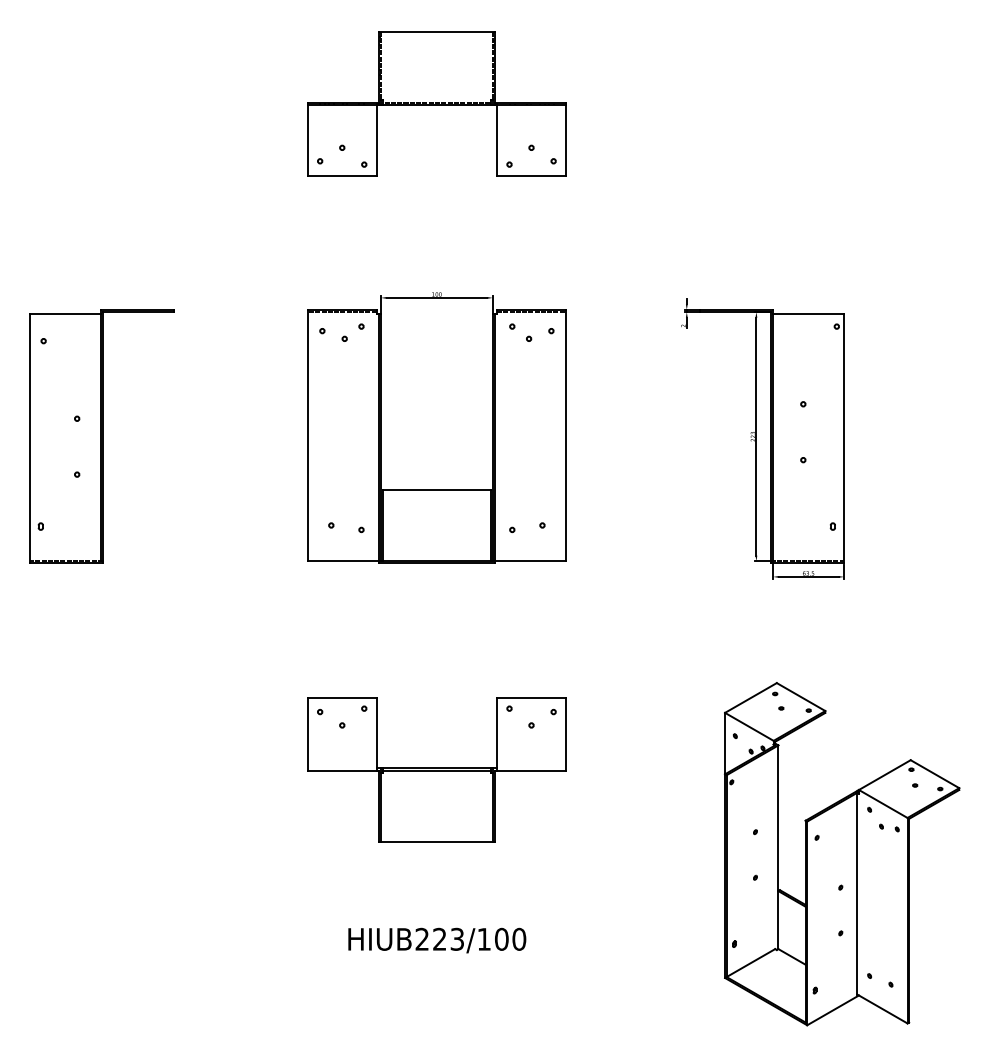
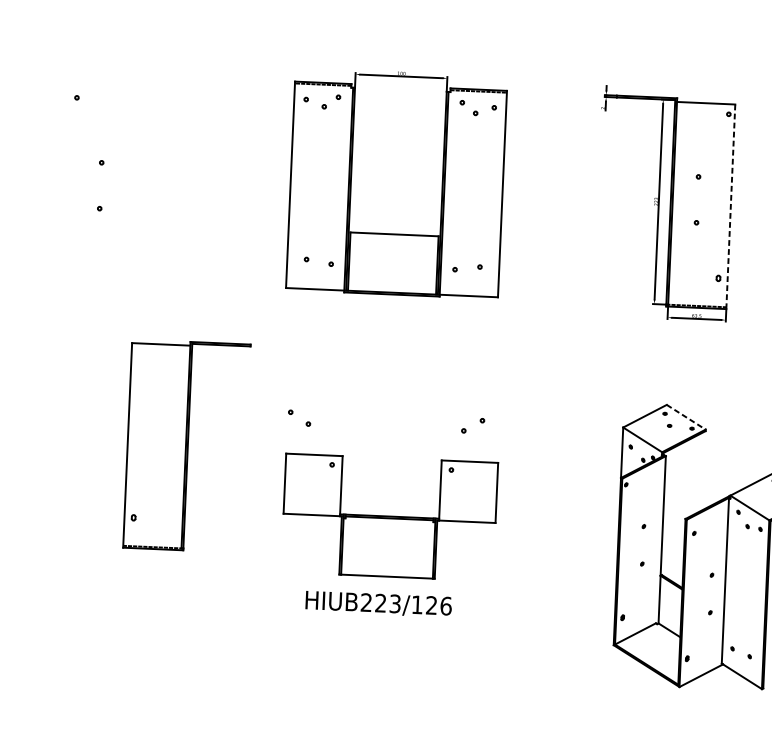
part: (101, 436) -> (186, 446), moved
line: (844, 438) -> (731, 206), solid -> dashed
line: (801, 697) -> (686, 417), solid -> dashed
part: (436, 769) -> (389, 517), moved
text: (510, 938) -> (438, 605), HIUB223/100 -> HIUB223/126

